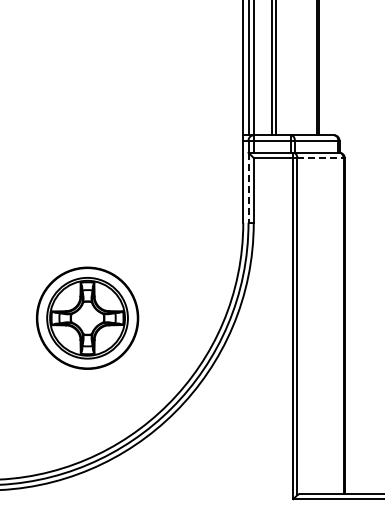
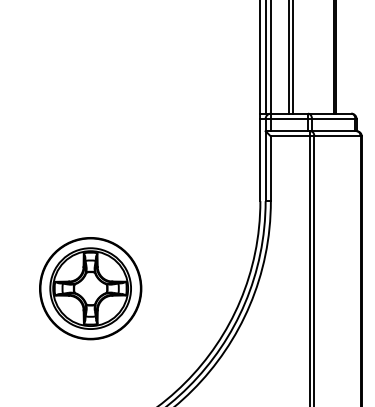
line: (320, 158) -> (337, 136), dashed -> solid
line: (248, 187) -> (265, 165), dashed -> solid
part: (87, 317) -> (90, 287), moved

